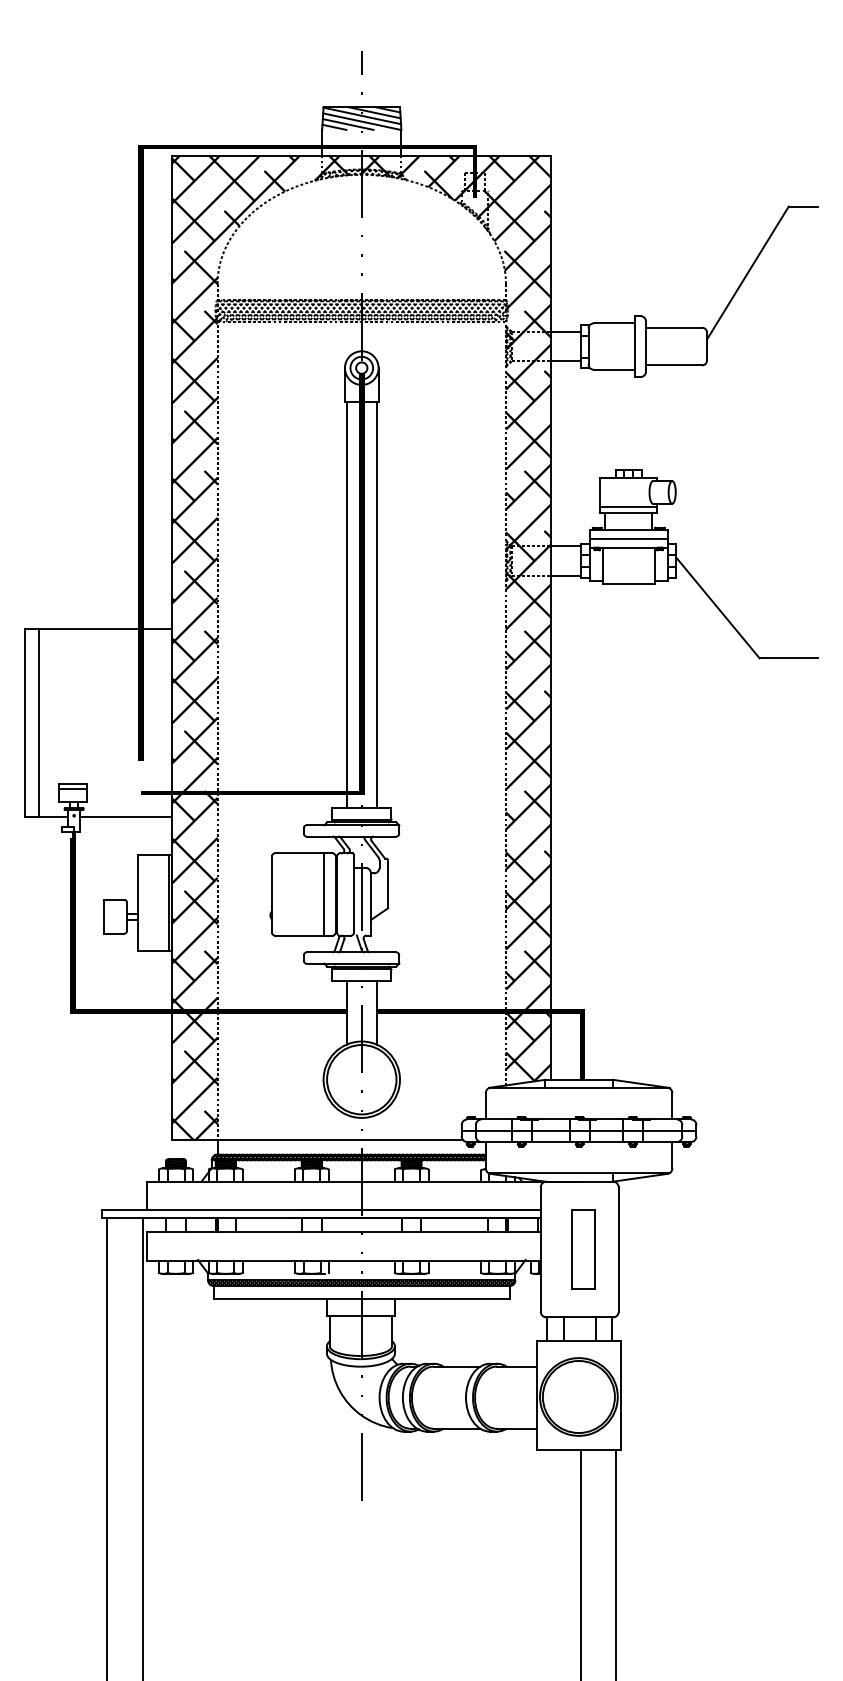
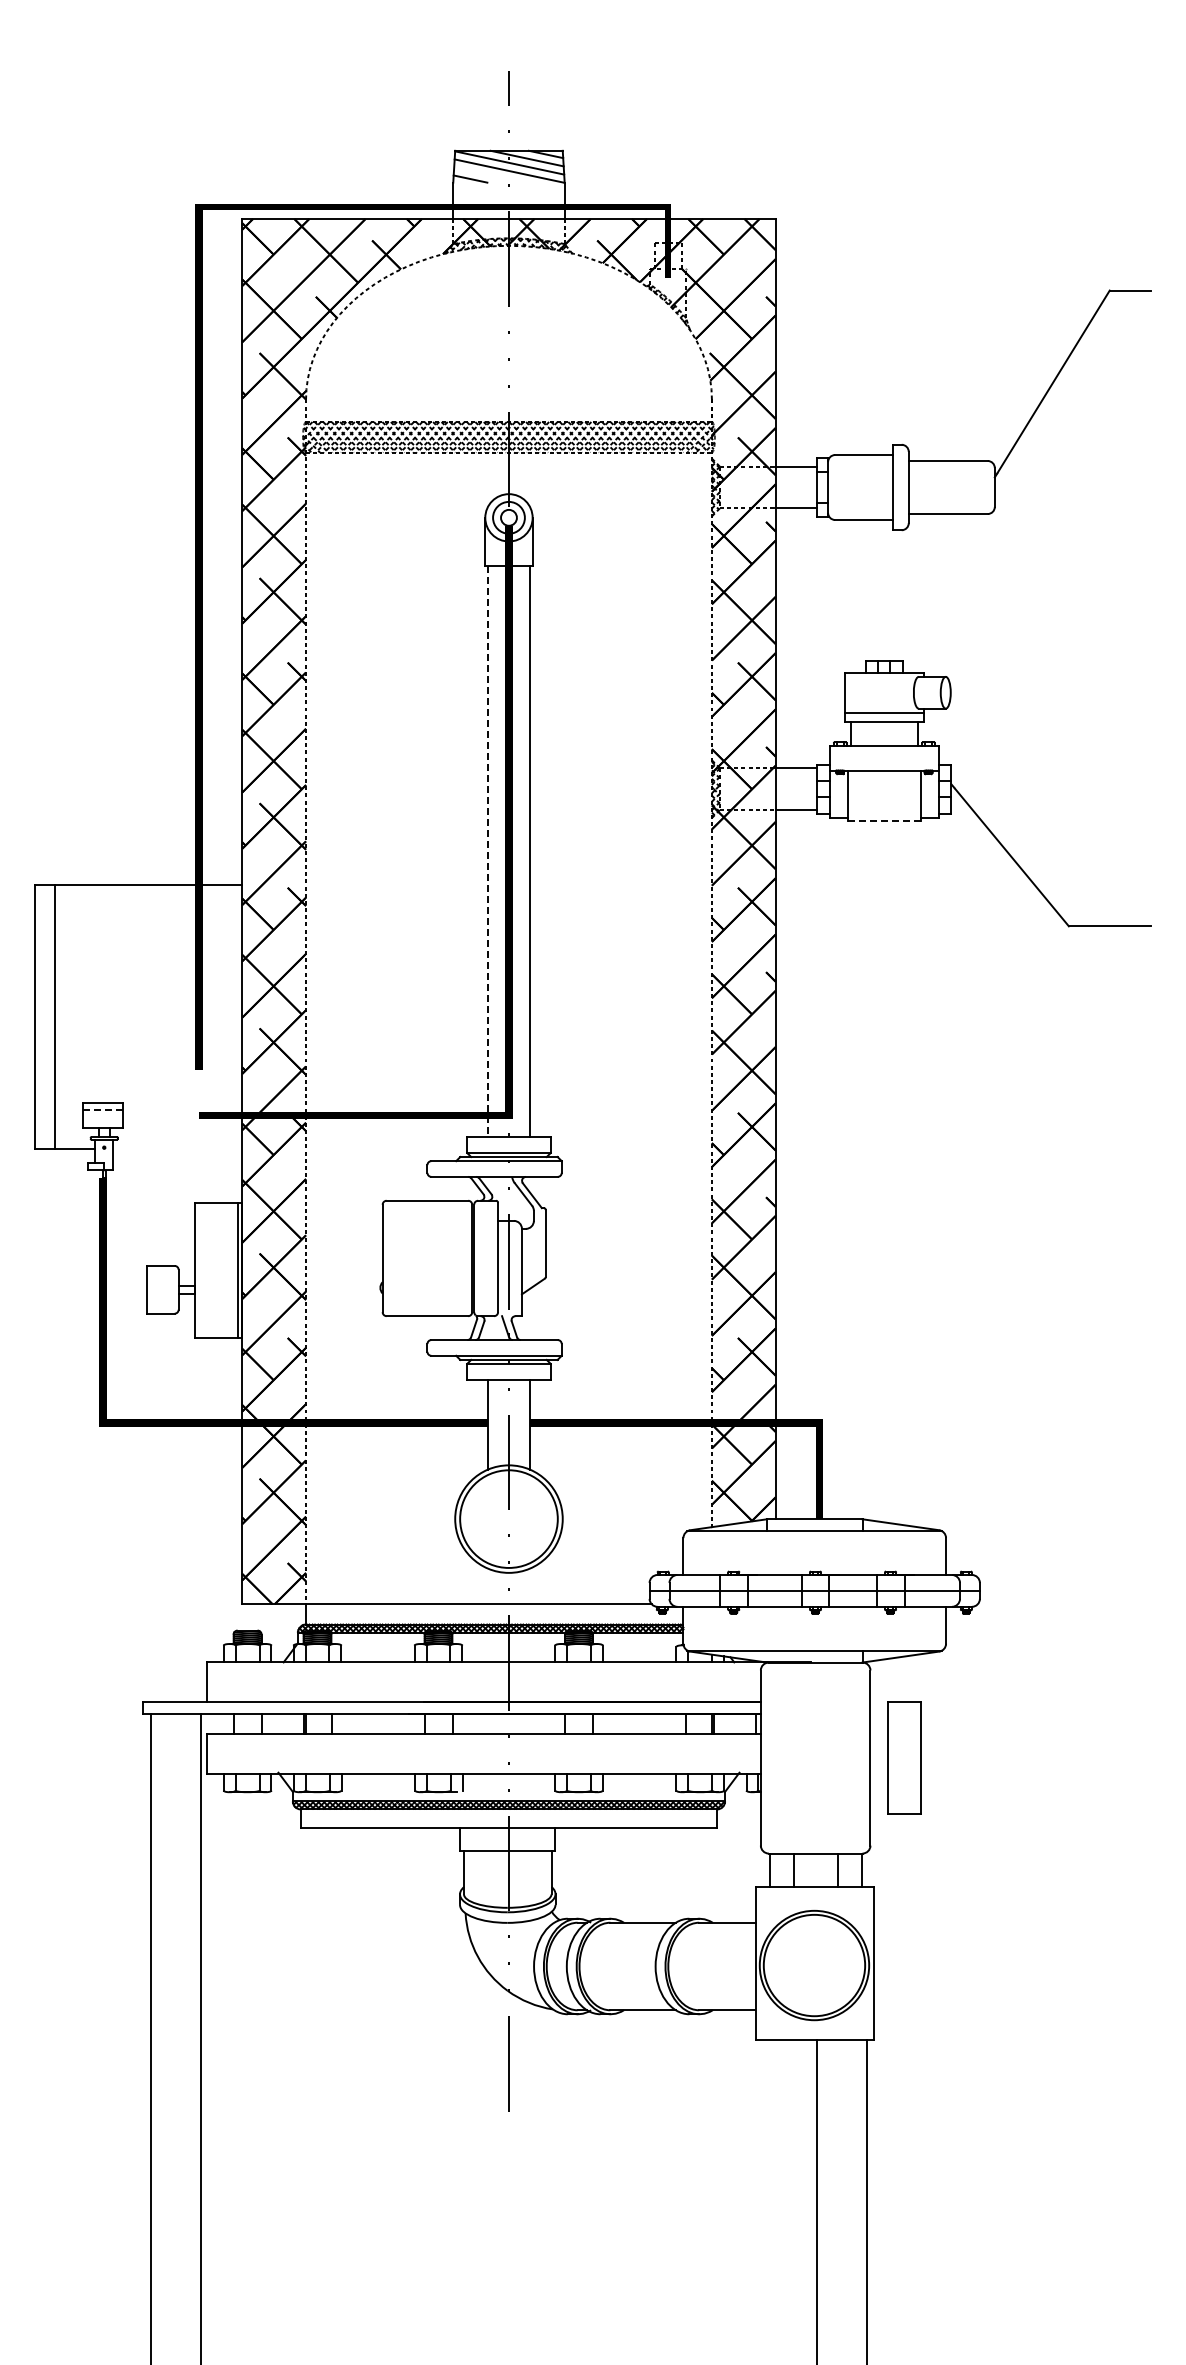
line: (347, 124) -> (489, 174), removed
line: (628, 539) -> (884, 758), removed
line: (628, 583) -> (884, 821), solid -> dashed
line: (347, 605) -> (488, 851), solid -> dashed
line: (73, 788) -> (103, 1109), solid -> dashed
line: (126, 817) -> (177, 1149), removed
line: (324, 894) -> (456, 1258), removed
part: (583, 1249) -> (904, 1757), moved

